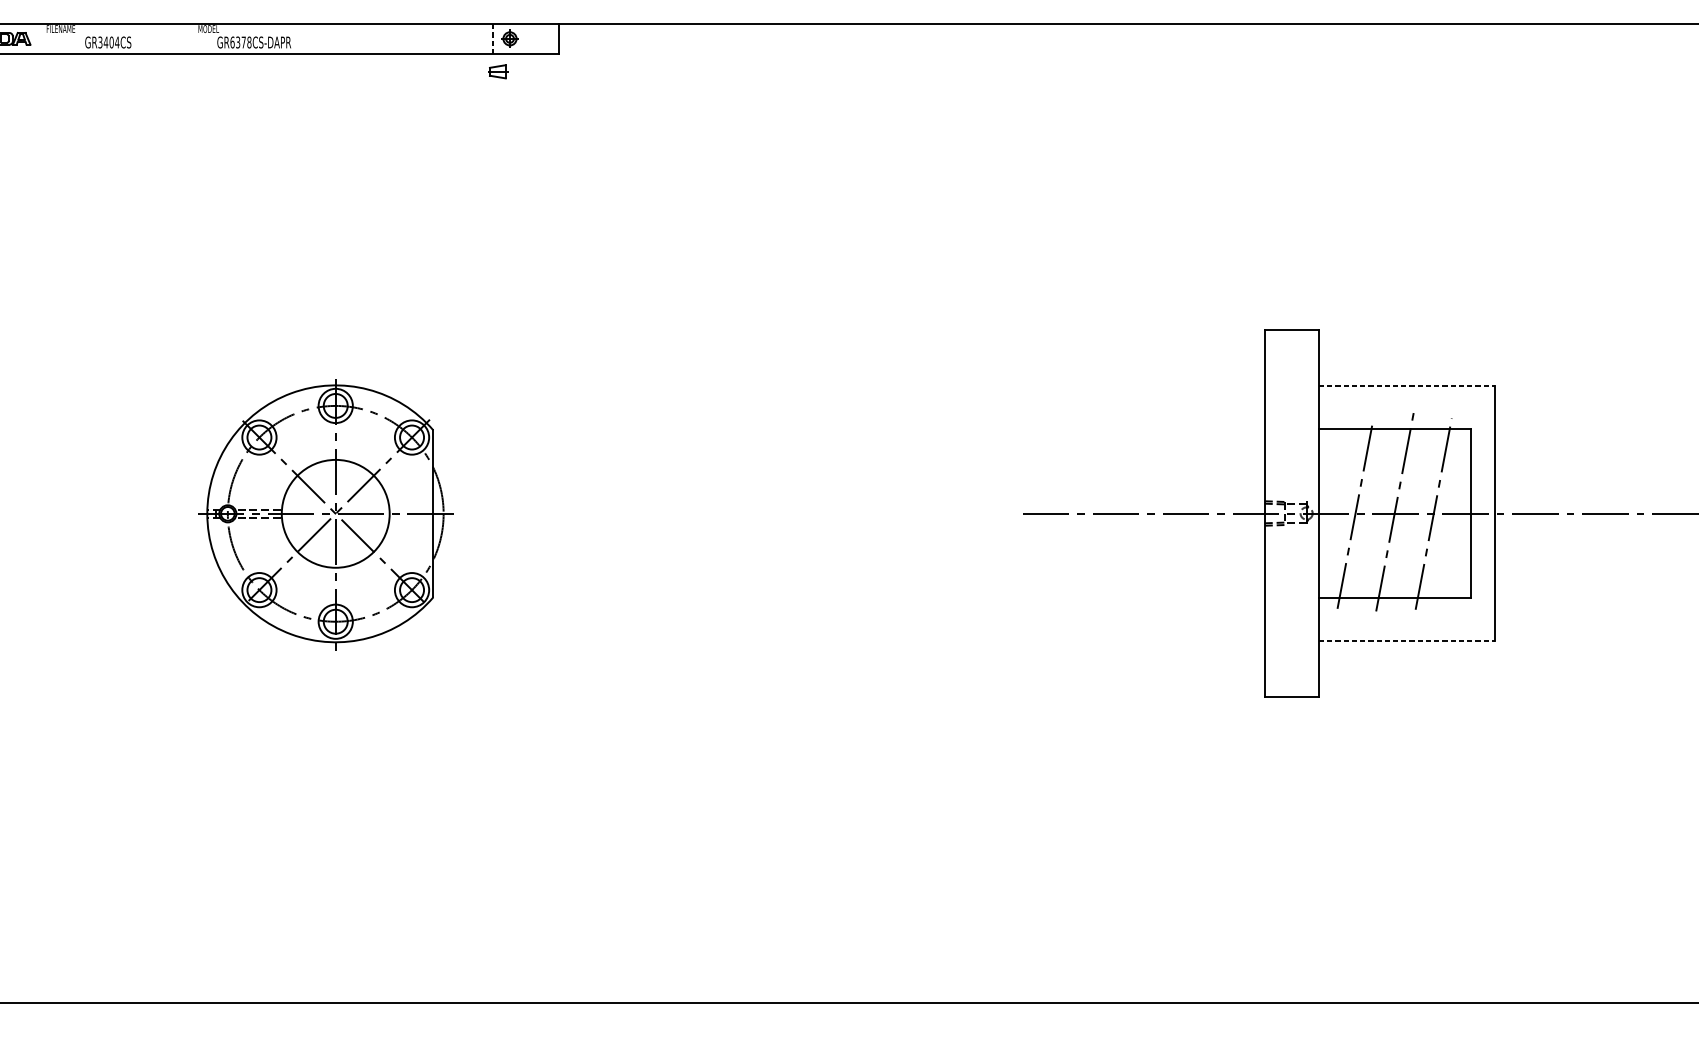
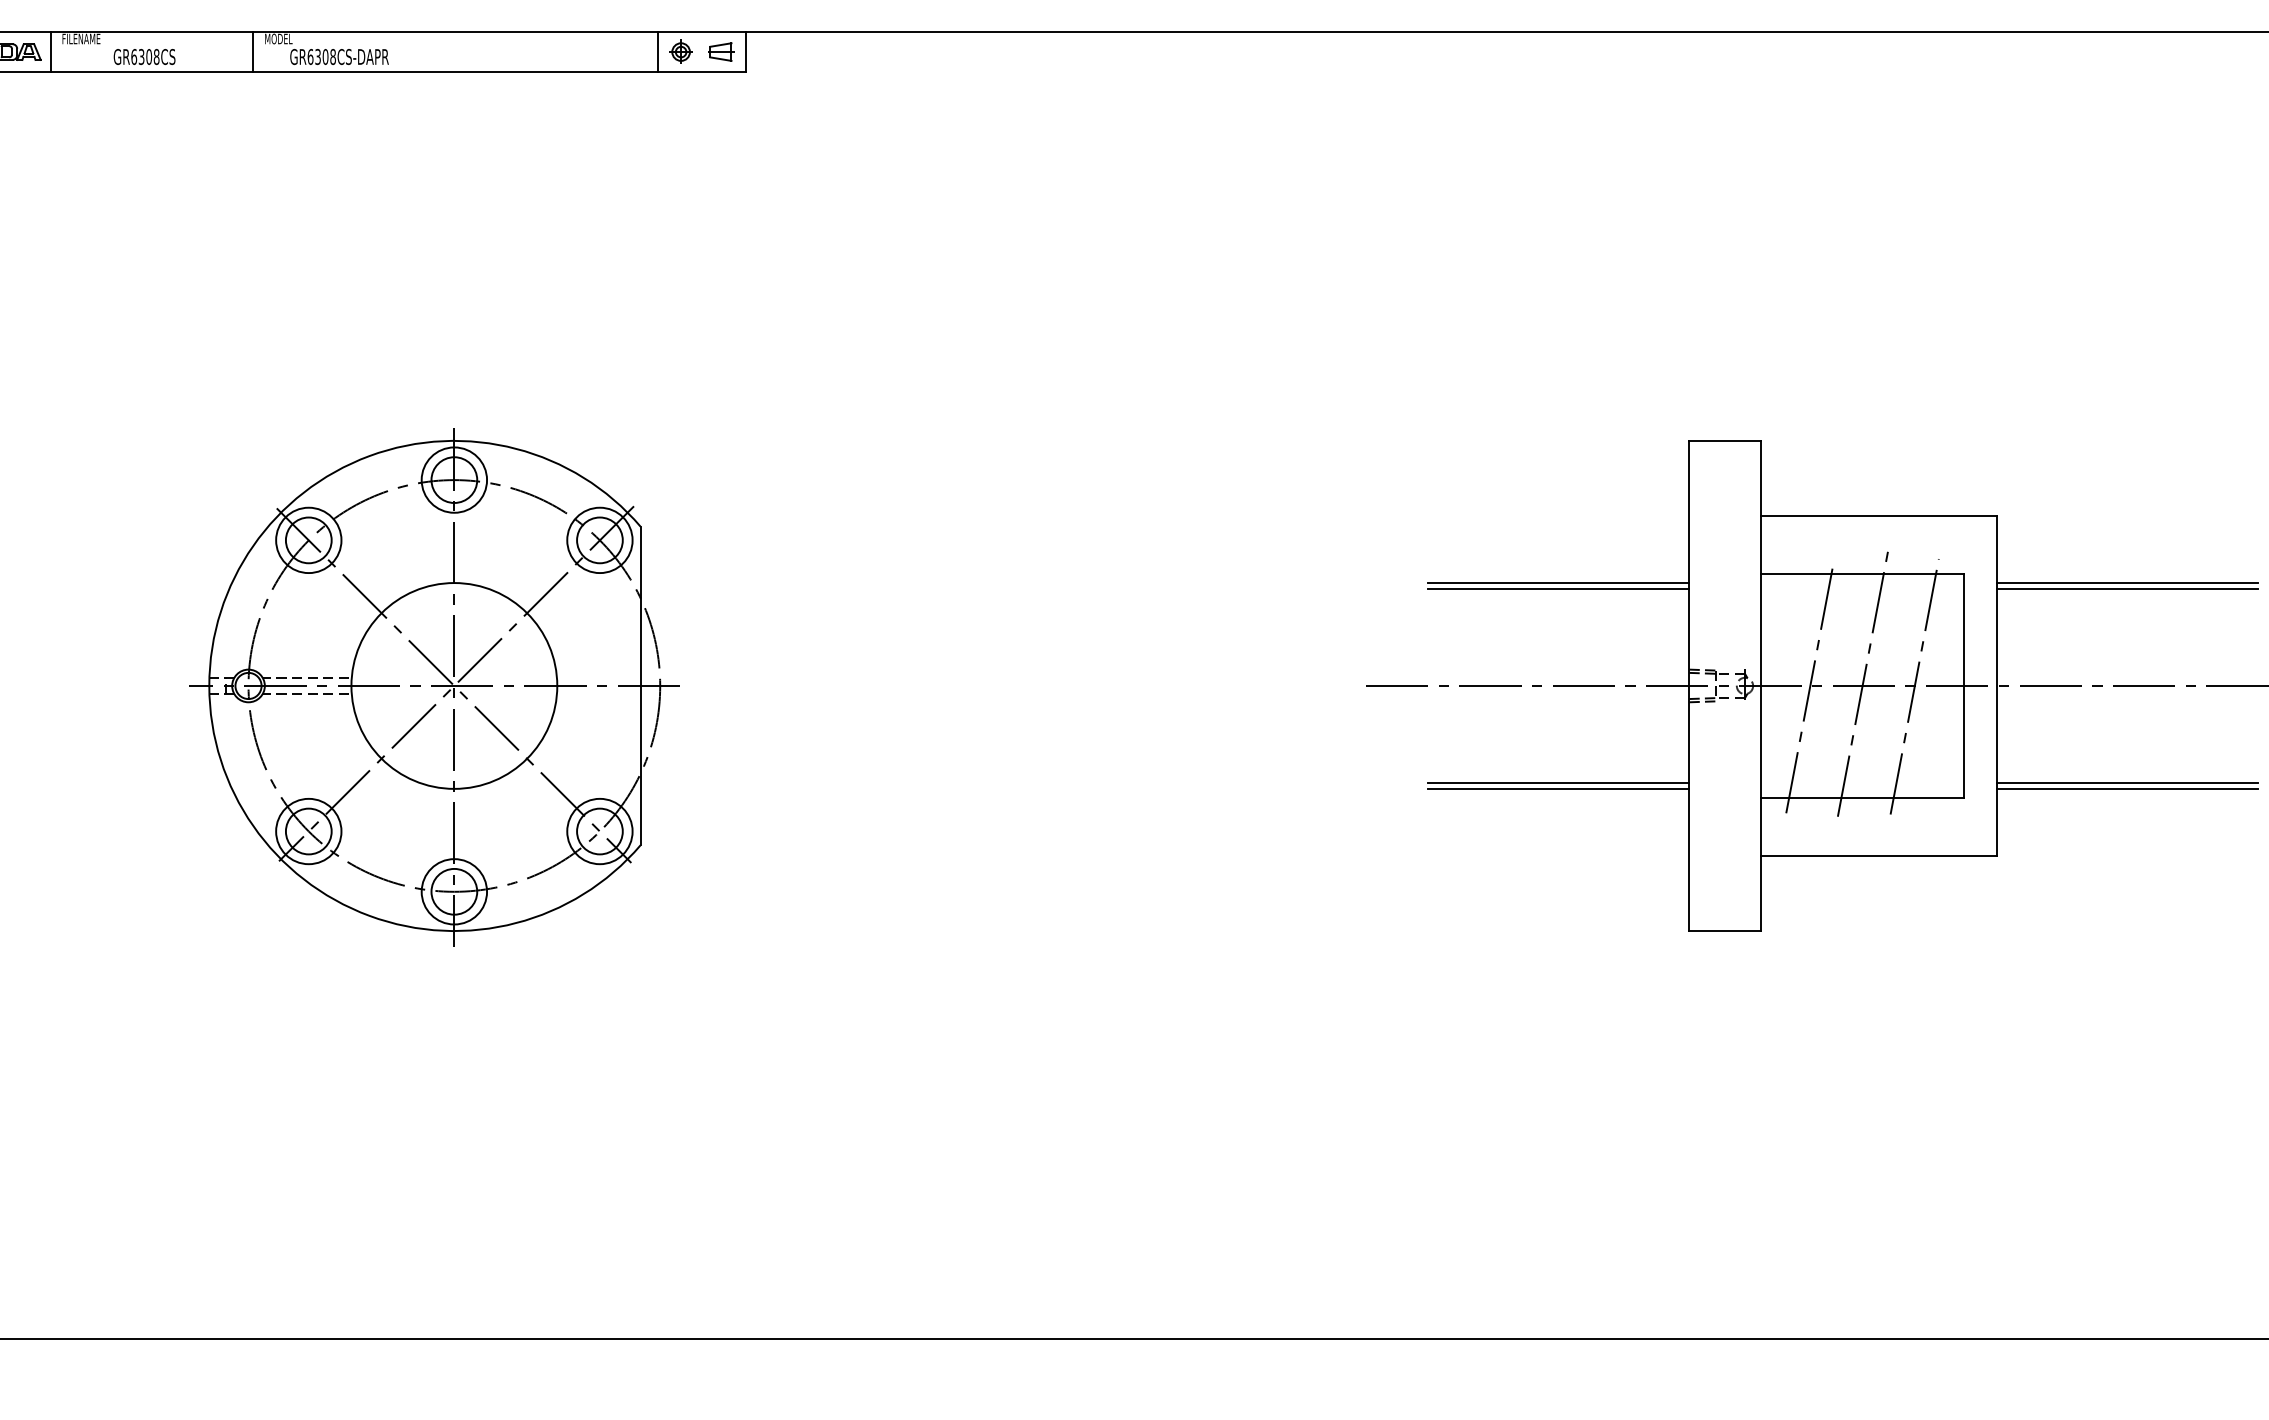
line: (37, 38) -> (50, 51), added
line: (189, 38) -> (253, 51), added
line: (493, 39) -> (658, 52), dashed -> solid
text: (108, 42) -> (145, 56), GR3404CS -> GR6308CS
text: (243, 42) -> (325, 56), GR6378CS-DAPR -> GR6308CS-DAPR
part: (498, 71) -> (721, 51), moved
line: (1406, 386) -> (1878, 516), dashed -> solid
line: (1166, 436) -> (1558, 583), added
line: (1592, 436) -> (2126, 583), added
line: (1166, 441) -> (1558, 589), added
line: (1592, 441) -> (2126, 589), added
part: (325, 514) -> (434, 687), size x1.43
line: (1166, 585) -> (1558, 782), added
line: (1592, 585) -> (2126, 782), added
line: (1166, 590) -> (1558, 788), added
line: (1592, 590) -> (2126, 788), added
line: (1406, 640) -> (1878, 855), dashed -> solid

